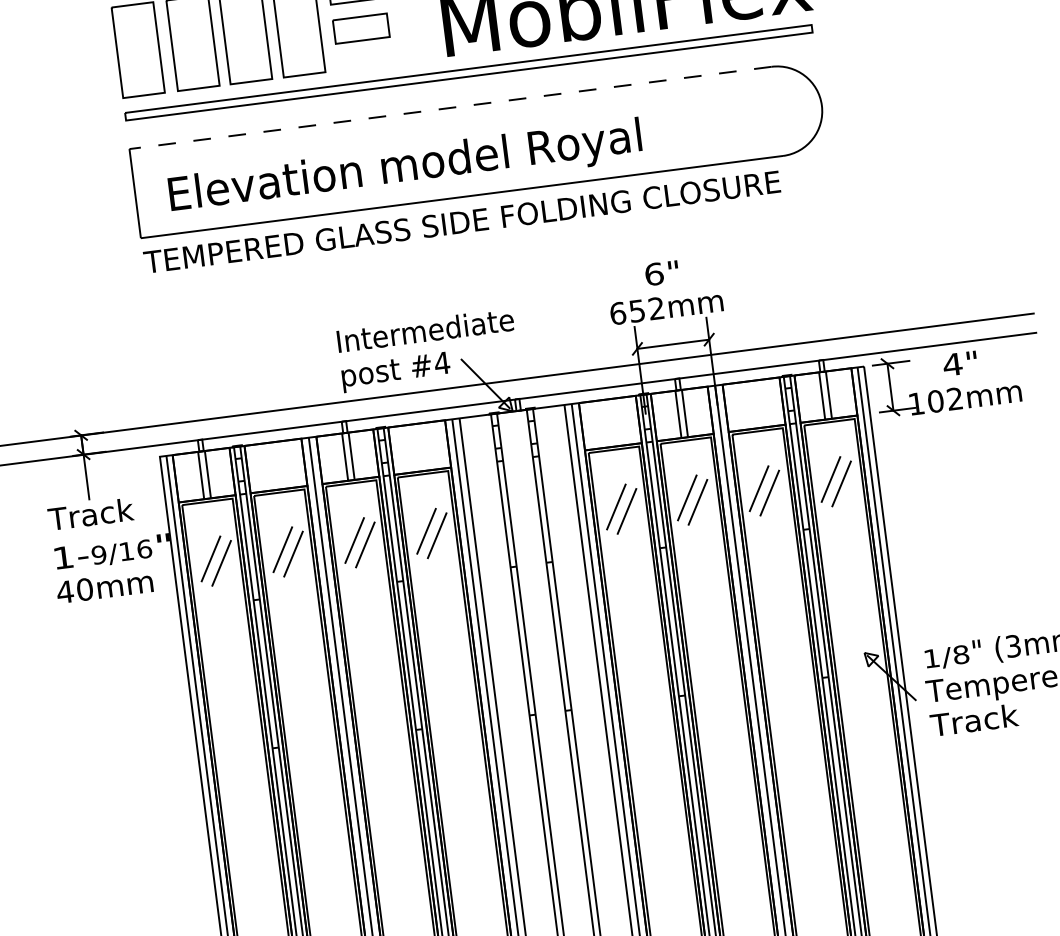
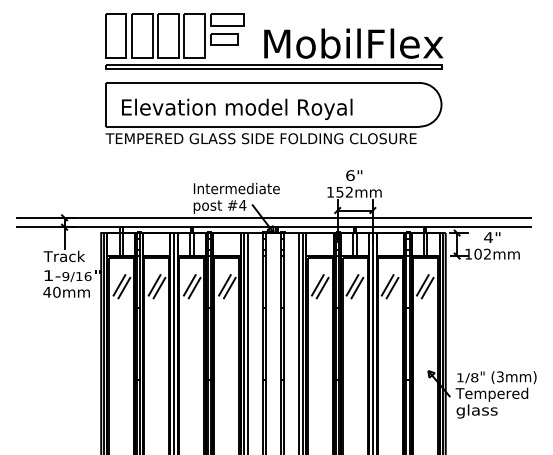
line: (450, 106) -> (262, 82), dashed -> solid
text: (617, 311) -> (330, 191), 652mm -> 152mm
text: (973, 723) -> (476, 411), Track -> glass

